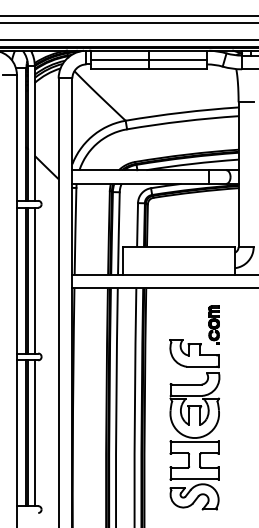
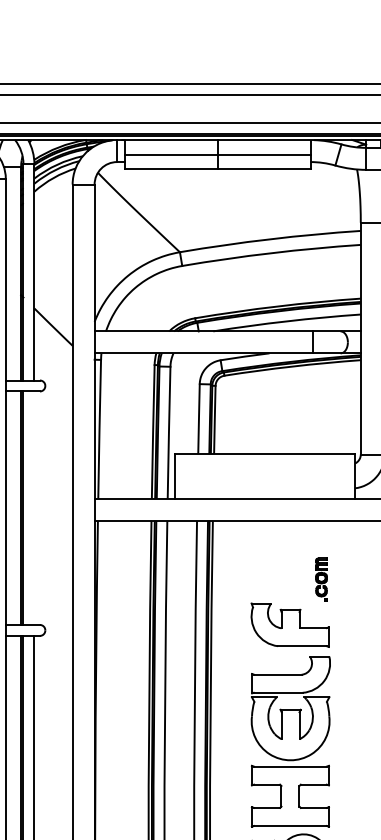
line: (34, 280) -> (33, 508), removed
part: (213, 324) -> (320, 578), size x0.7

